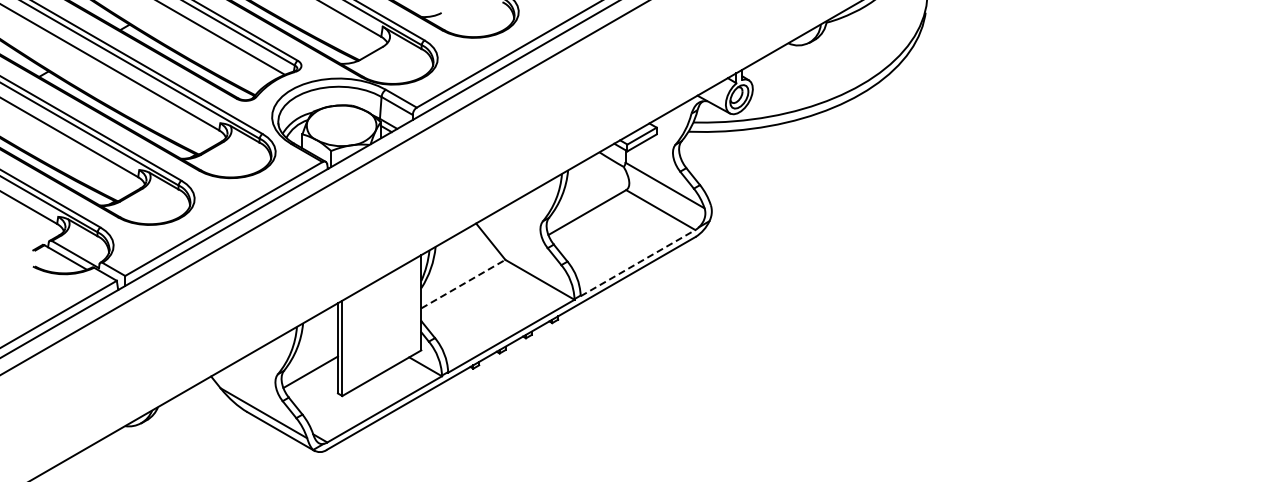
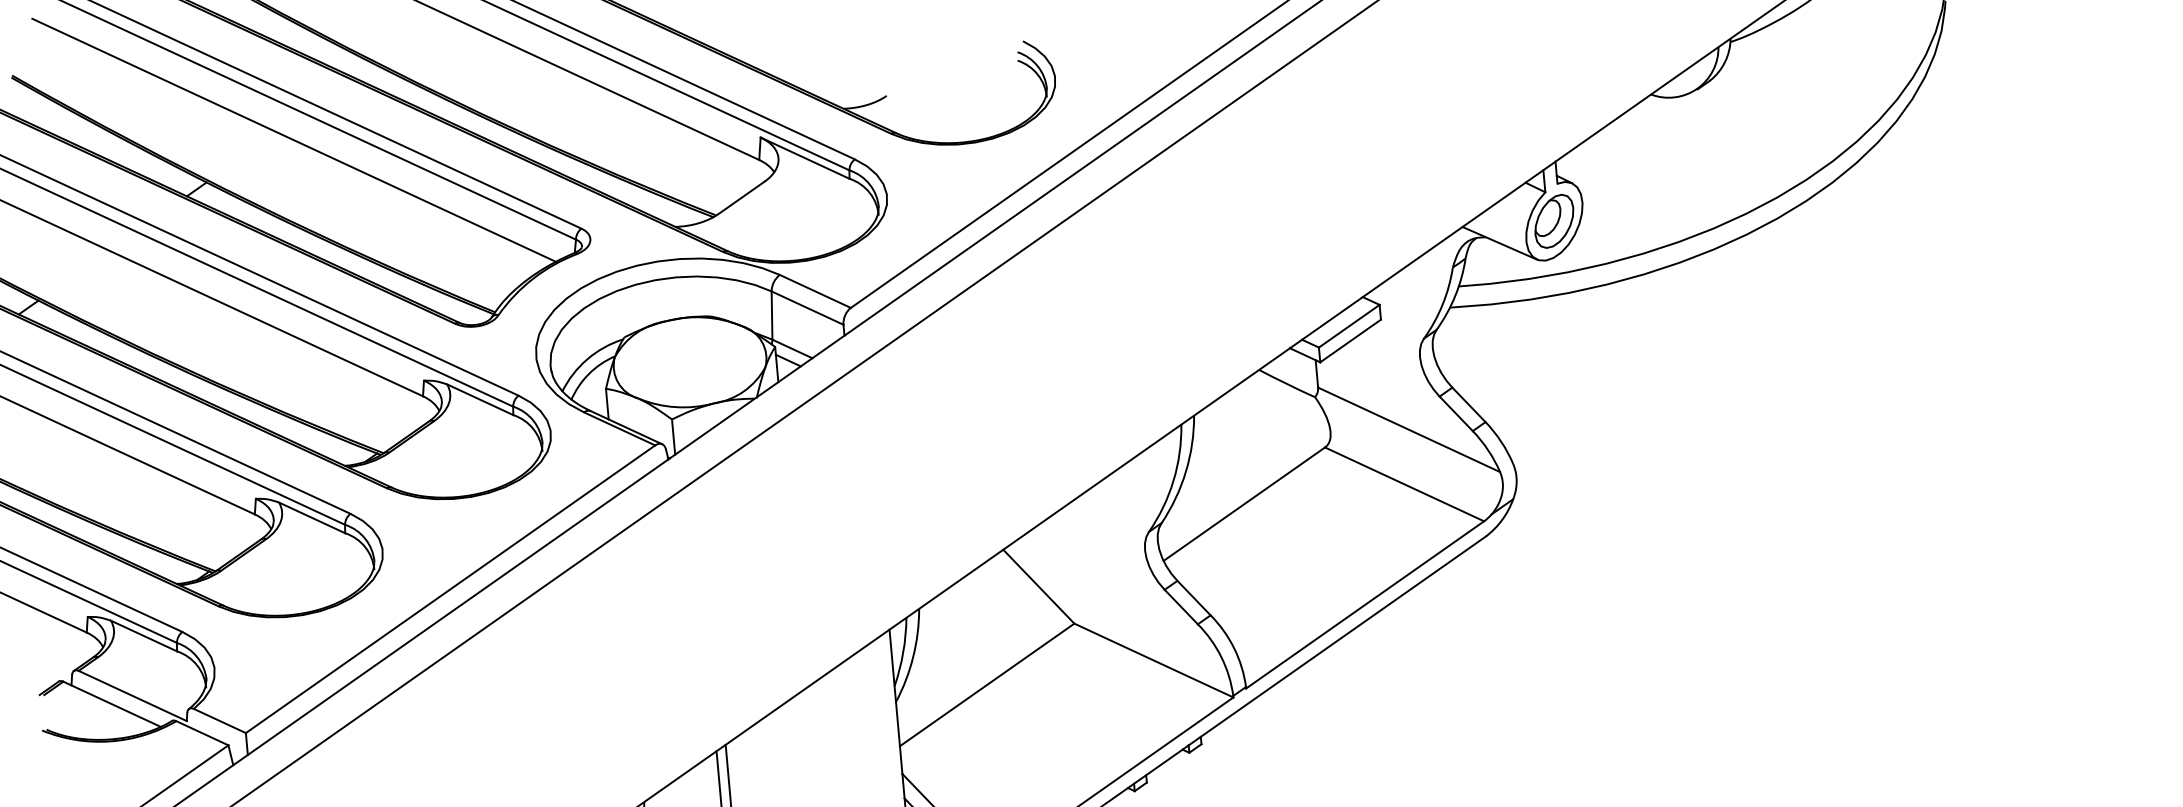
line: (638, 262) -> (1366, 603), dashed -> solid
line: (463, 284) -> (987, 685), dashed -> solid

